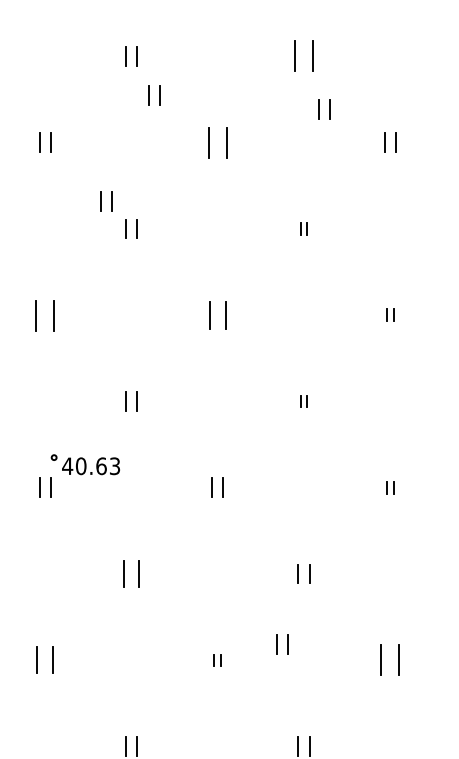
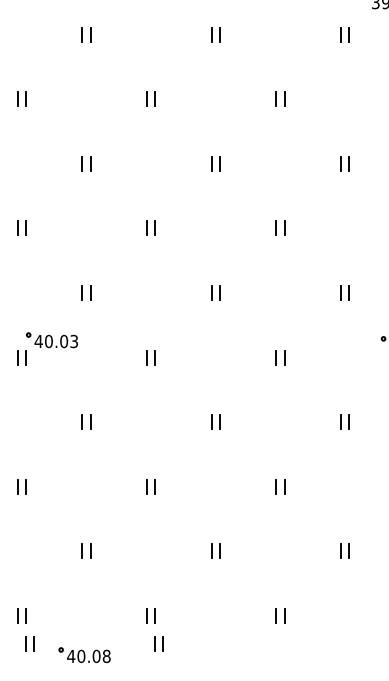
part: (303, 56) -> (215, 34), size x0.62
part: (154, 95) -> (103, 63), removed
part: (324, 108) -> (231, 73), removed
part: (216, 141) -> (150, 98), size x0.62
part: (105, 200) -> (67, 142), removed
part: (303, 228) -> (215, 163), size x1.67
part: (44, 314) -> (21, 227), size x0.62
part: (216, 314) -> (150, 227), size x0.71
part: (390, 314) -> (280, 227), size x1.67
part: (303, 400) -> (215, 292), size x1.67
text: (101, 464) -> (64, 340), 40.63 -> 40.03
part: (390, 487) -> (280, 357), size x1.67
part: (131, 573) -> (86, 421), size x0.71
part: (282, 643) -> (199, 474), removed
part: (44, 659) -> (21, 486), size x0.71
part: (216, 659) -> (150, 486), size x1.67
part: (390, 659) -> (280, 486), size x0.62

